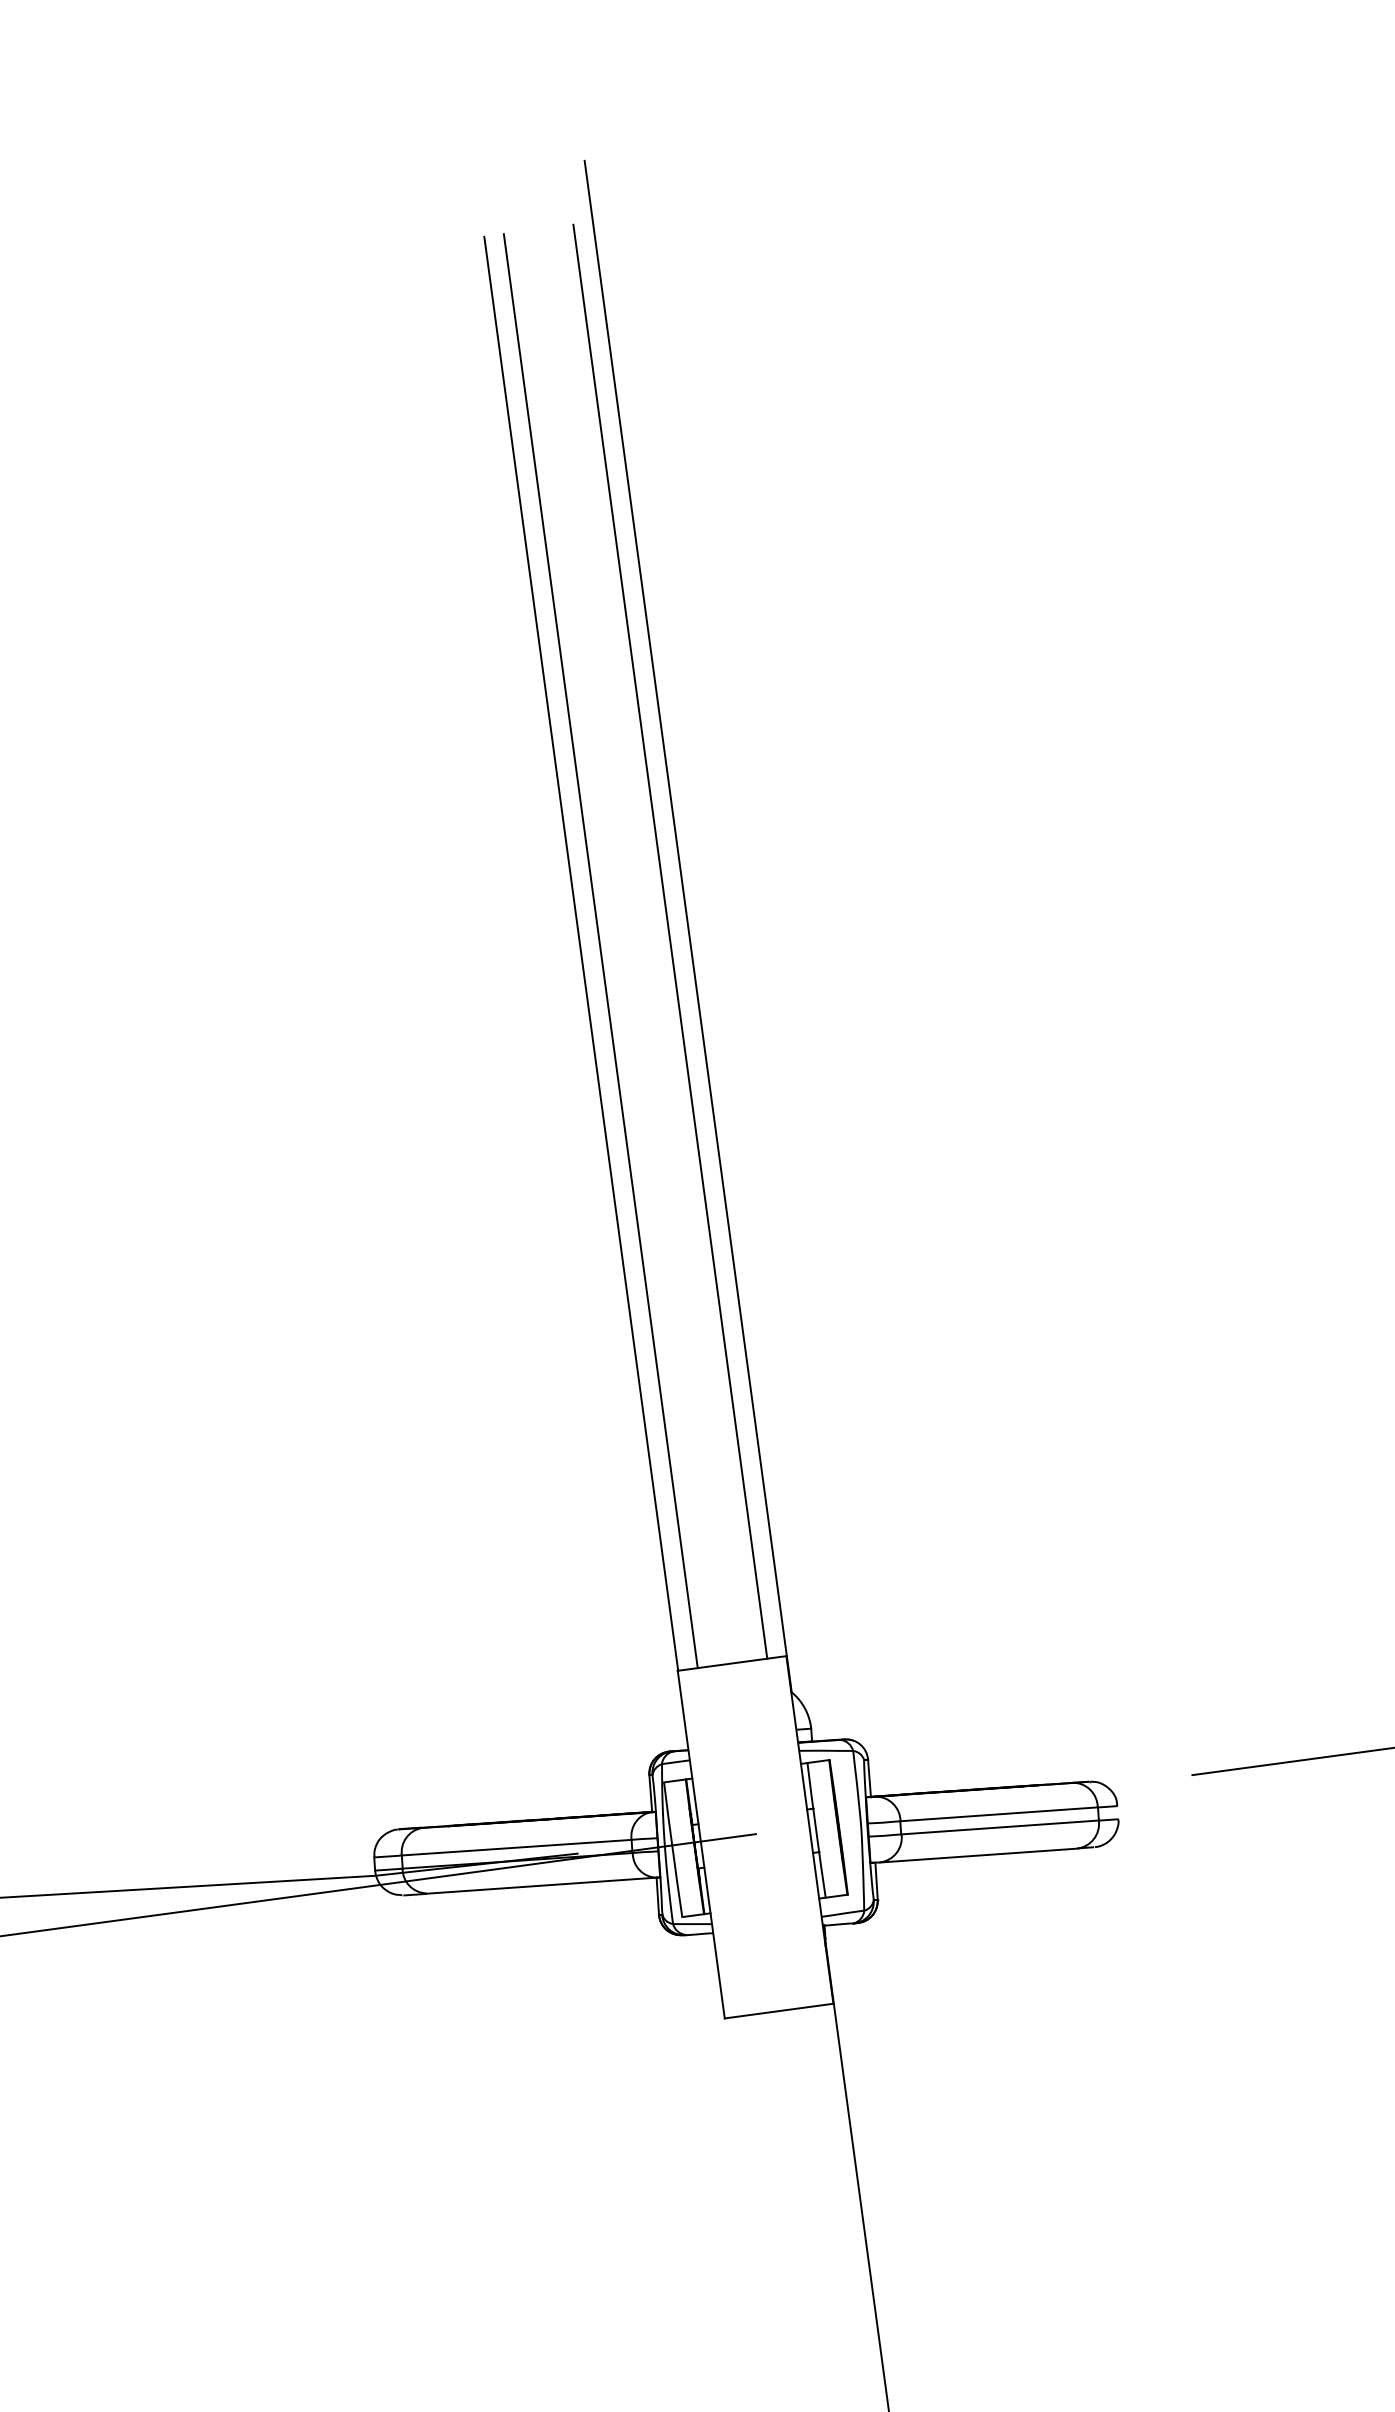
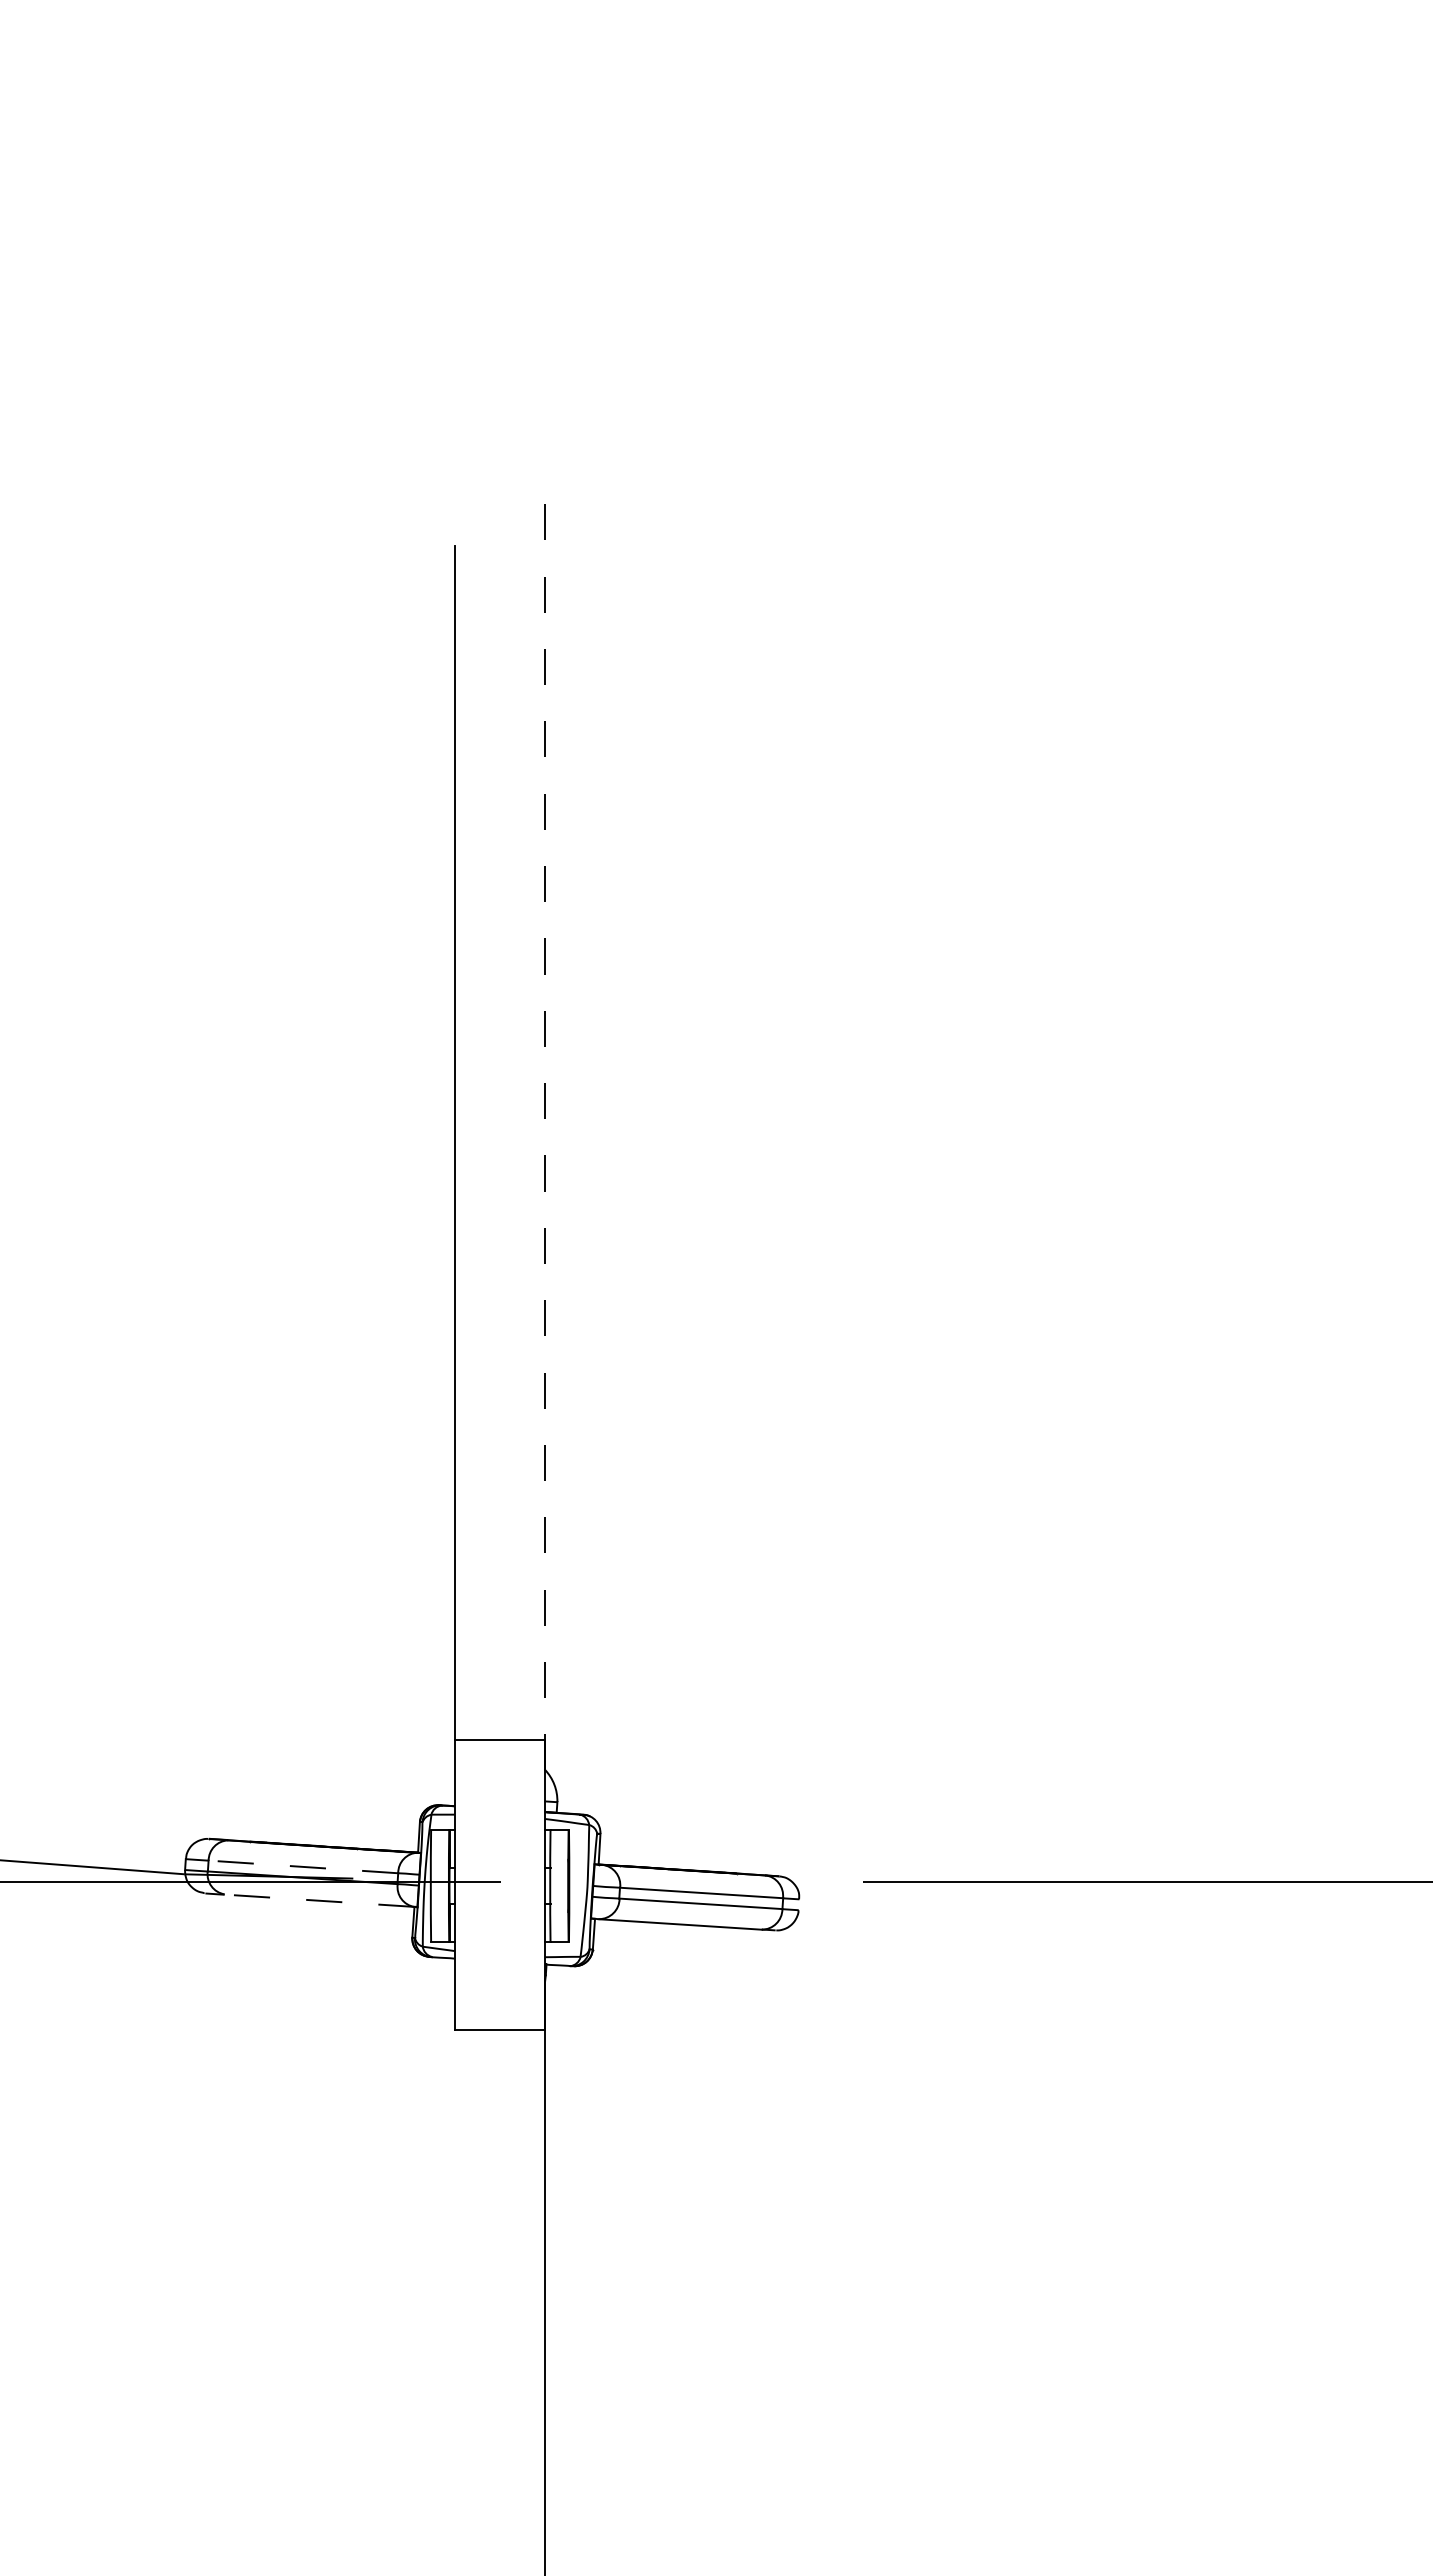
line: (688, 926) -> (545, 1132), solid -> dashed
line: (670, 942) -> (529, 1143), removed
line: (601, 951) -> (471, 1143), removed
line: (515, 1847) -> (302, 1866), solid -> dashed
line: (541, 1885) -> (319, 1900), solid -> dashed

